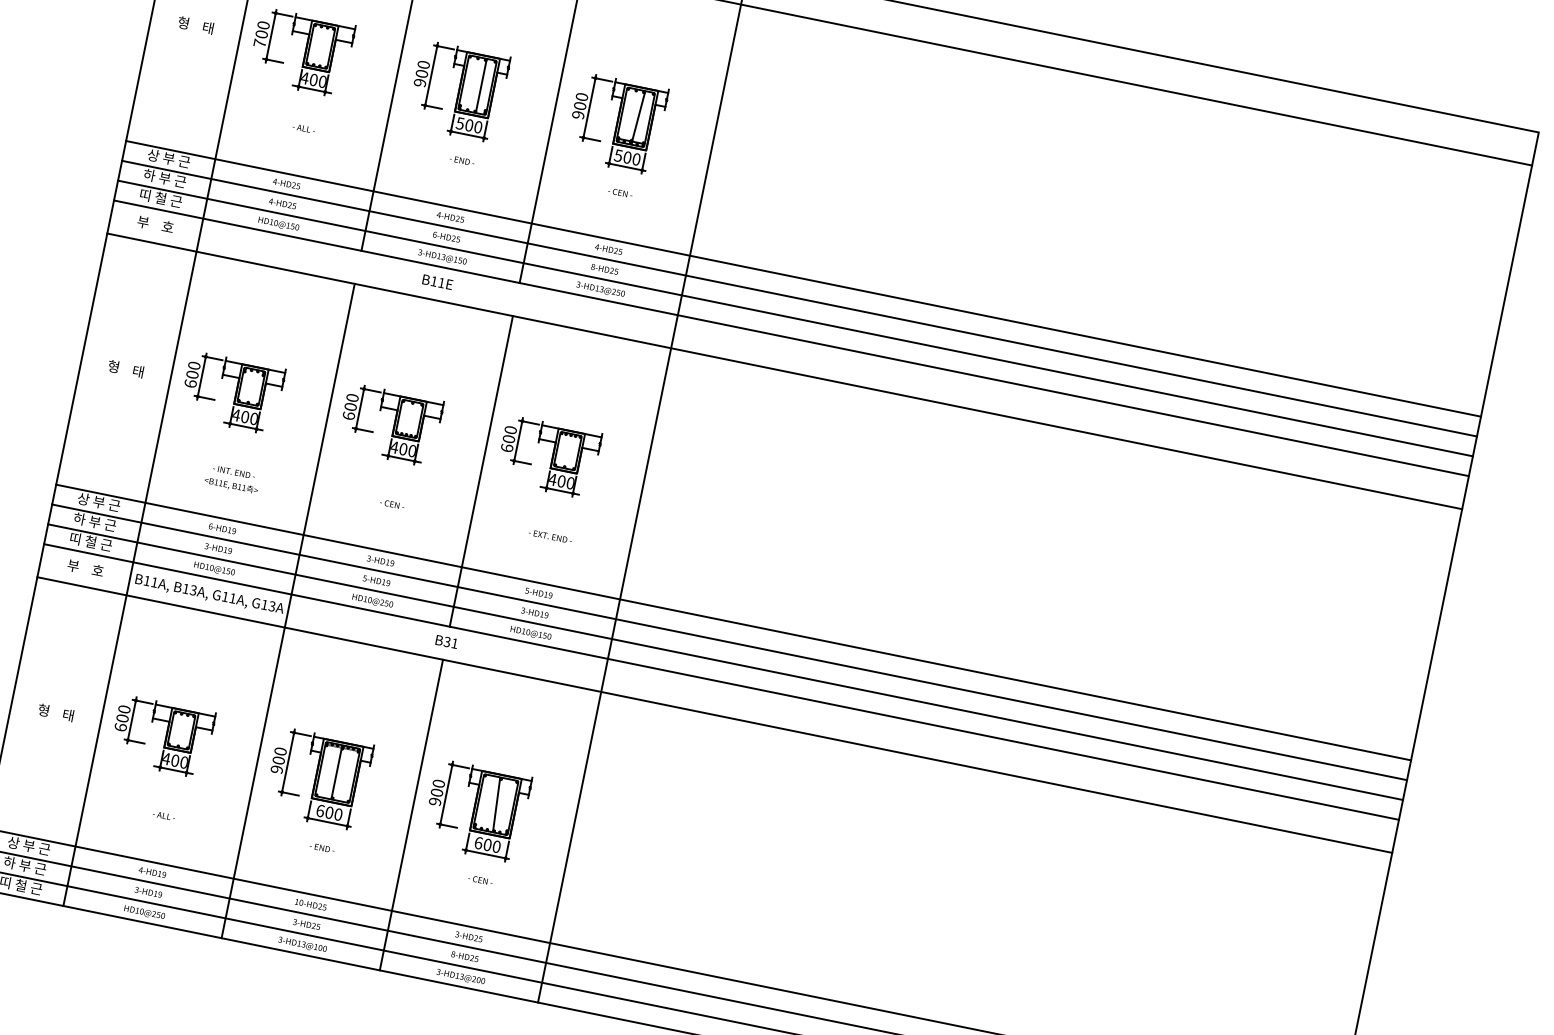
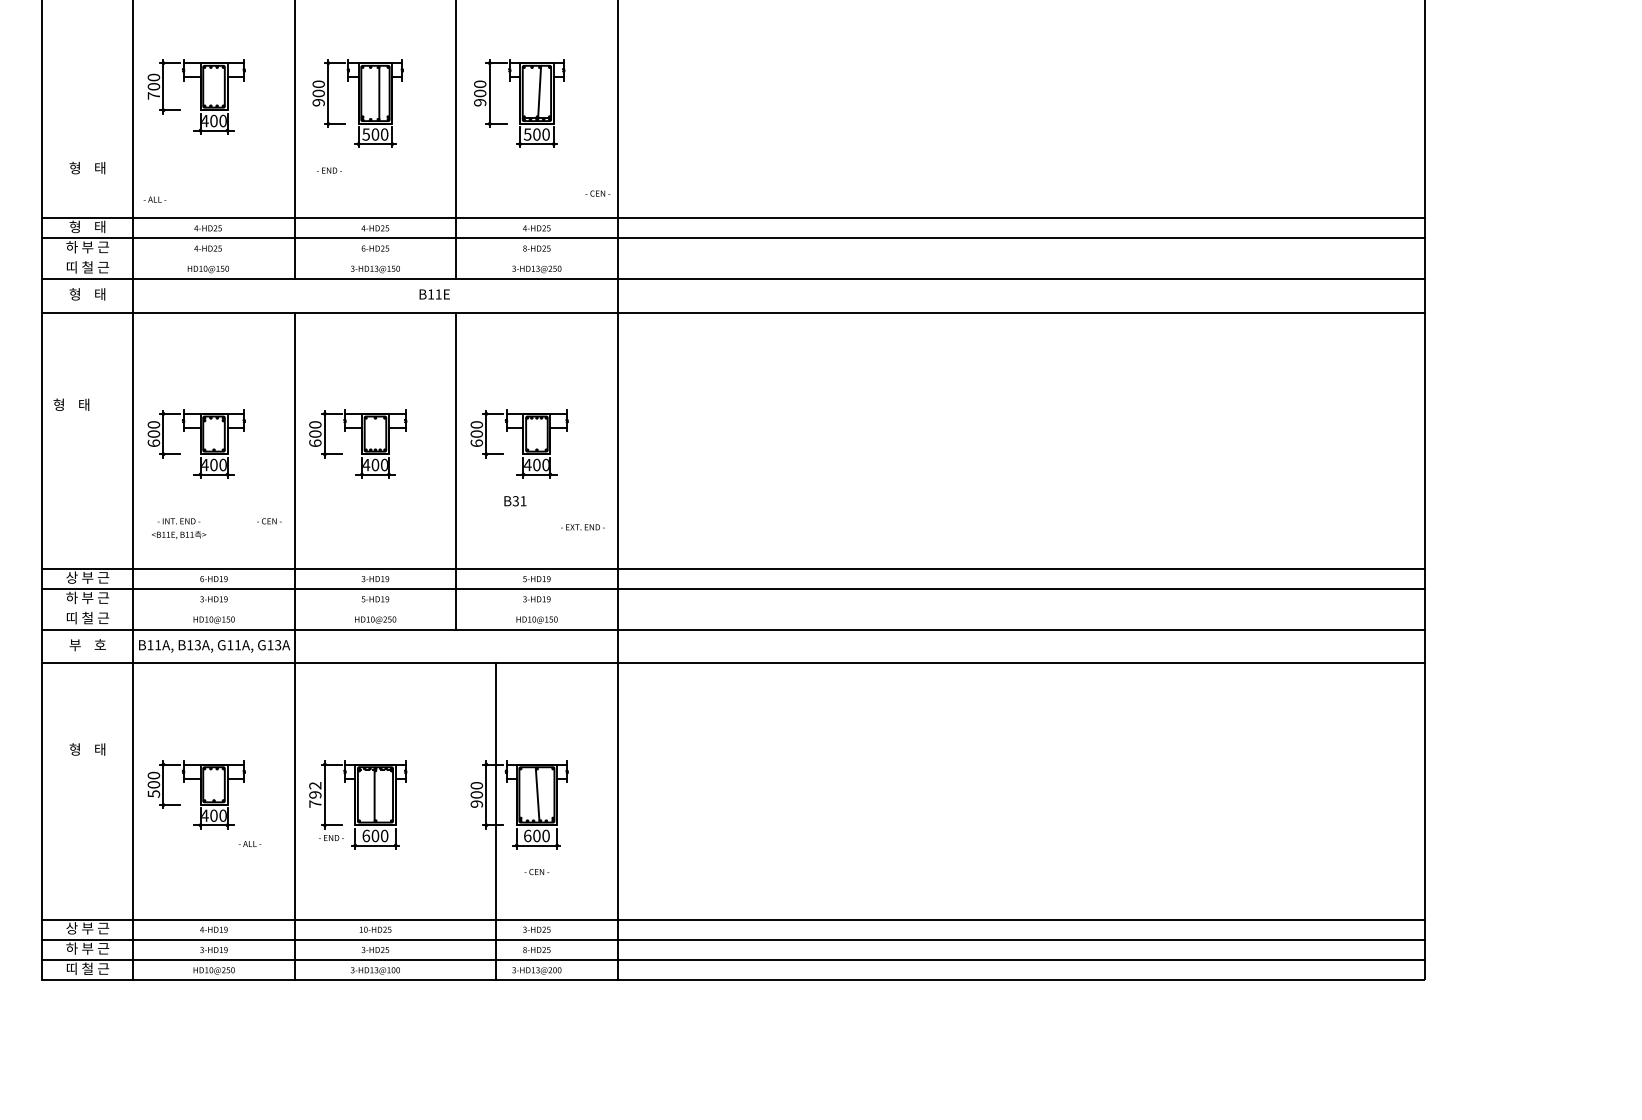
text: (195, 24) -> (87, 167), moved
text: (303, 128) -> (154, 199), moved
text: (168, 158) -> (87, 226), 상 부 근 -> 형    태
text: (462, 160) -> (329, 170), moved
text: (619, 192) -> (597, 193), moved
text: (155, 224) -> (87, 294), 부    호 -> 형    태
text: (437, 282) -> (434, 294), moved
line: (795, 318) -> (733, 258), removed
text: (125, 368) -> (71, 404), moved
text: (233, 479) -> (179, 528), moved
text: (392, 504) -> (269, 521), moved
text: (550, 536) -> (582, 527), moved
text: (446, 642) -> (515, 501), moved
line: (725, 662) -> (733, 609), removed
text: (55, 712) -> (87, 749), moved
text: (120, 726) -> (153, 793), 600 -> 500
text: (279, 760) -> (315, 794), 900 -> 792
line: (411, 814) -> (496, 821), moved
text: (163, 815) -> (249, 843), moved
text: (322, 847) -> (331, 837), moved

